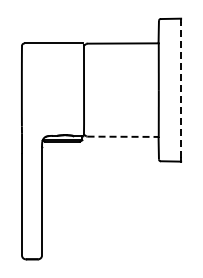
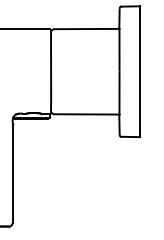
line: (181, 90) -> (140, 72), dashed -> solid
line: (123, 136) -> (87, 114), dashed -> solid

